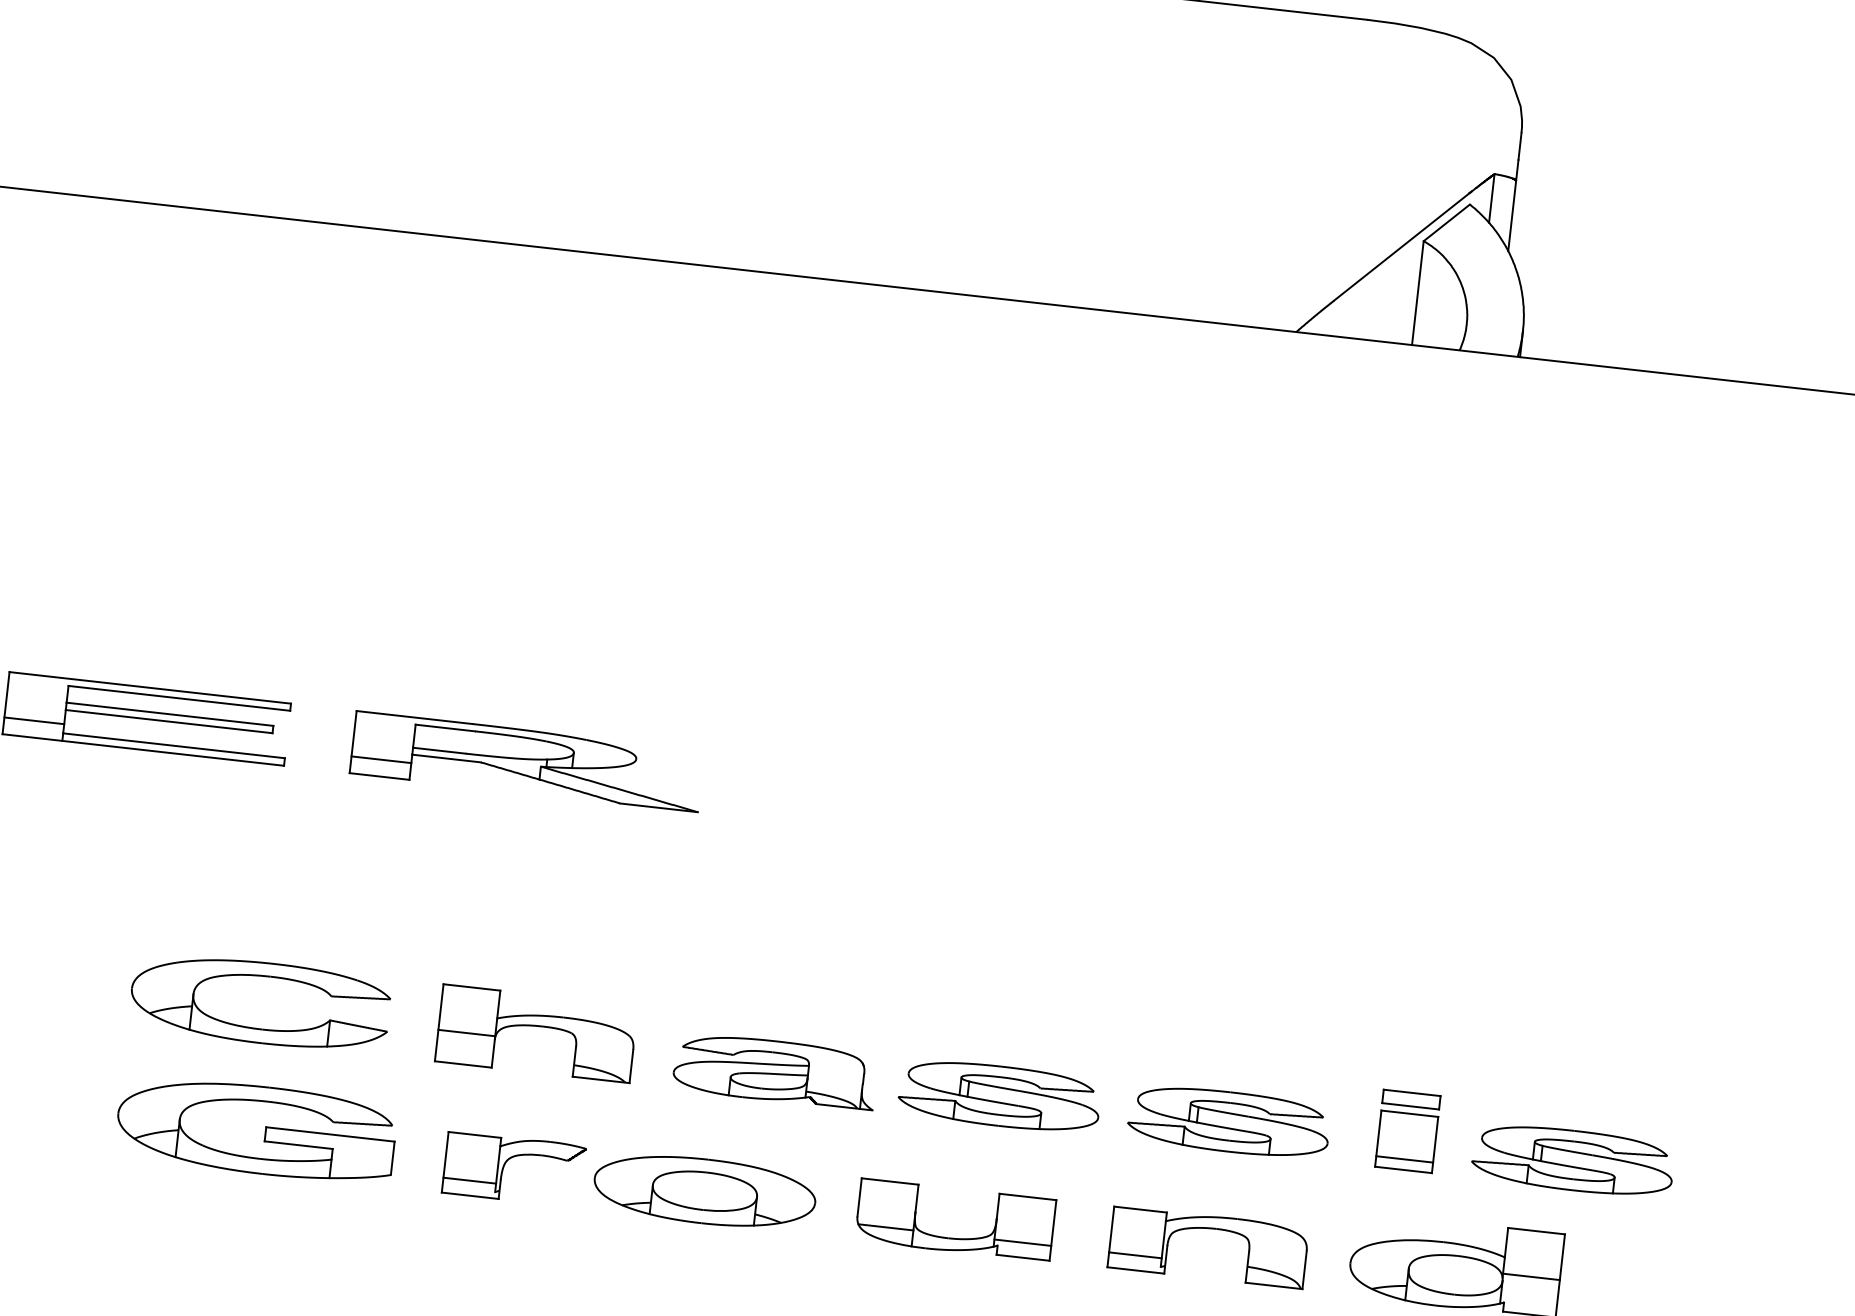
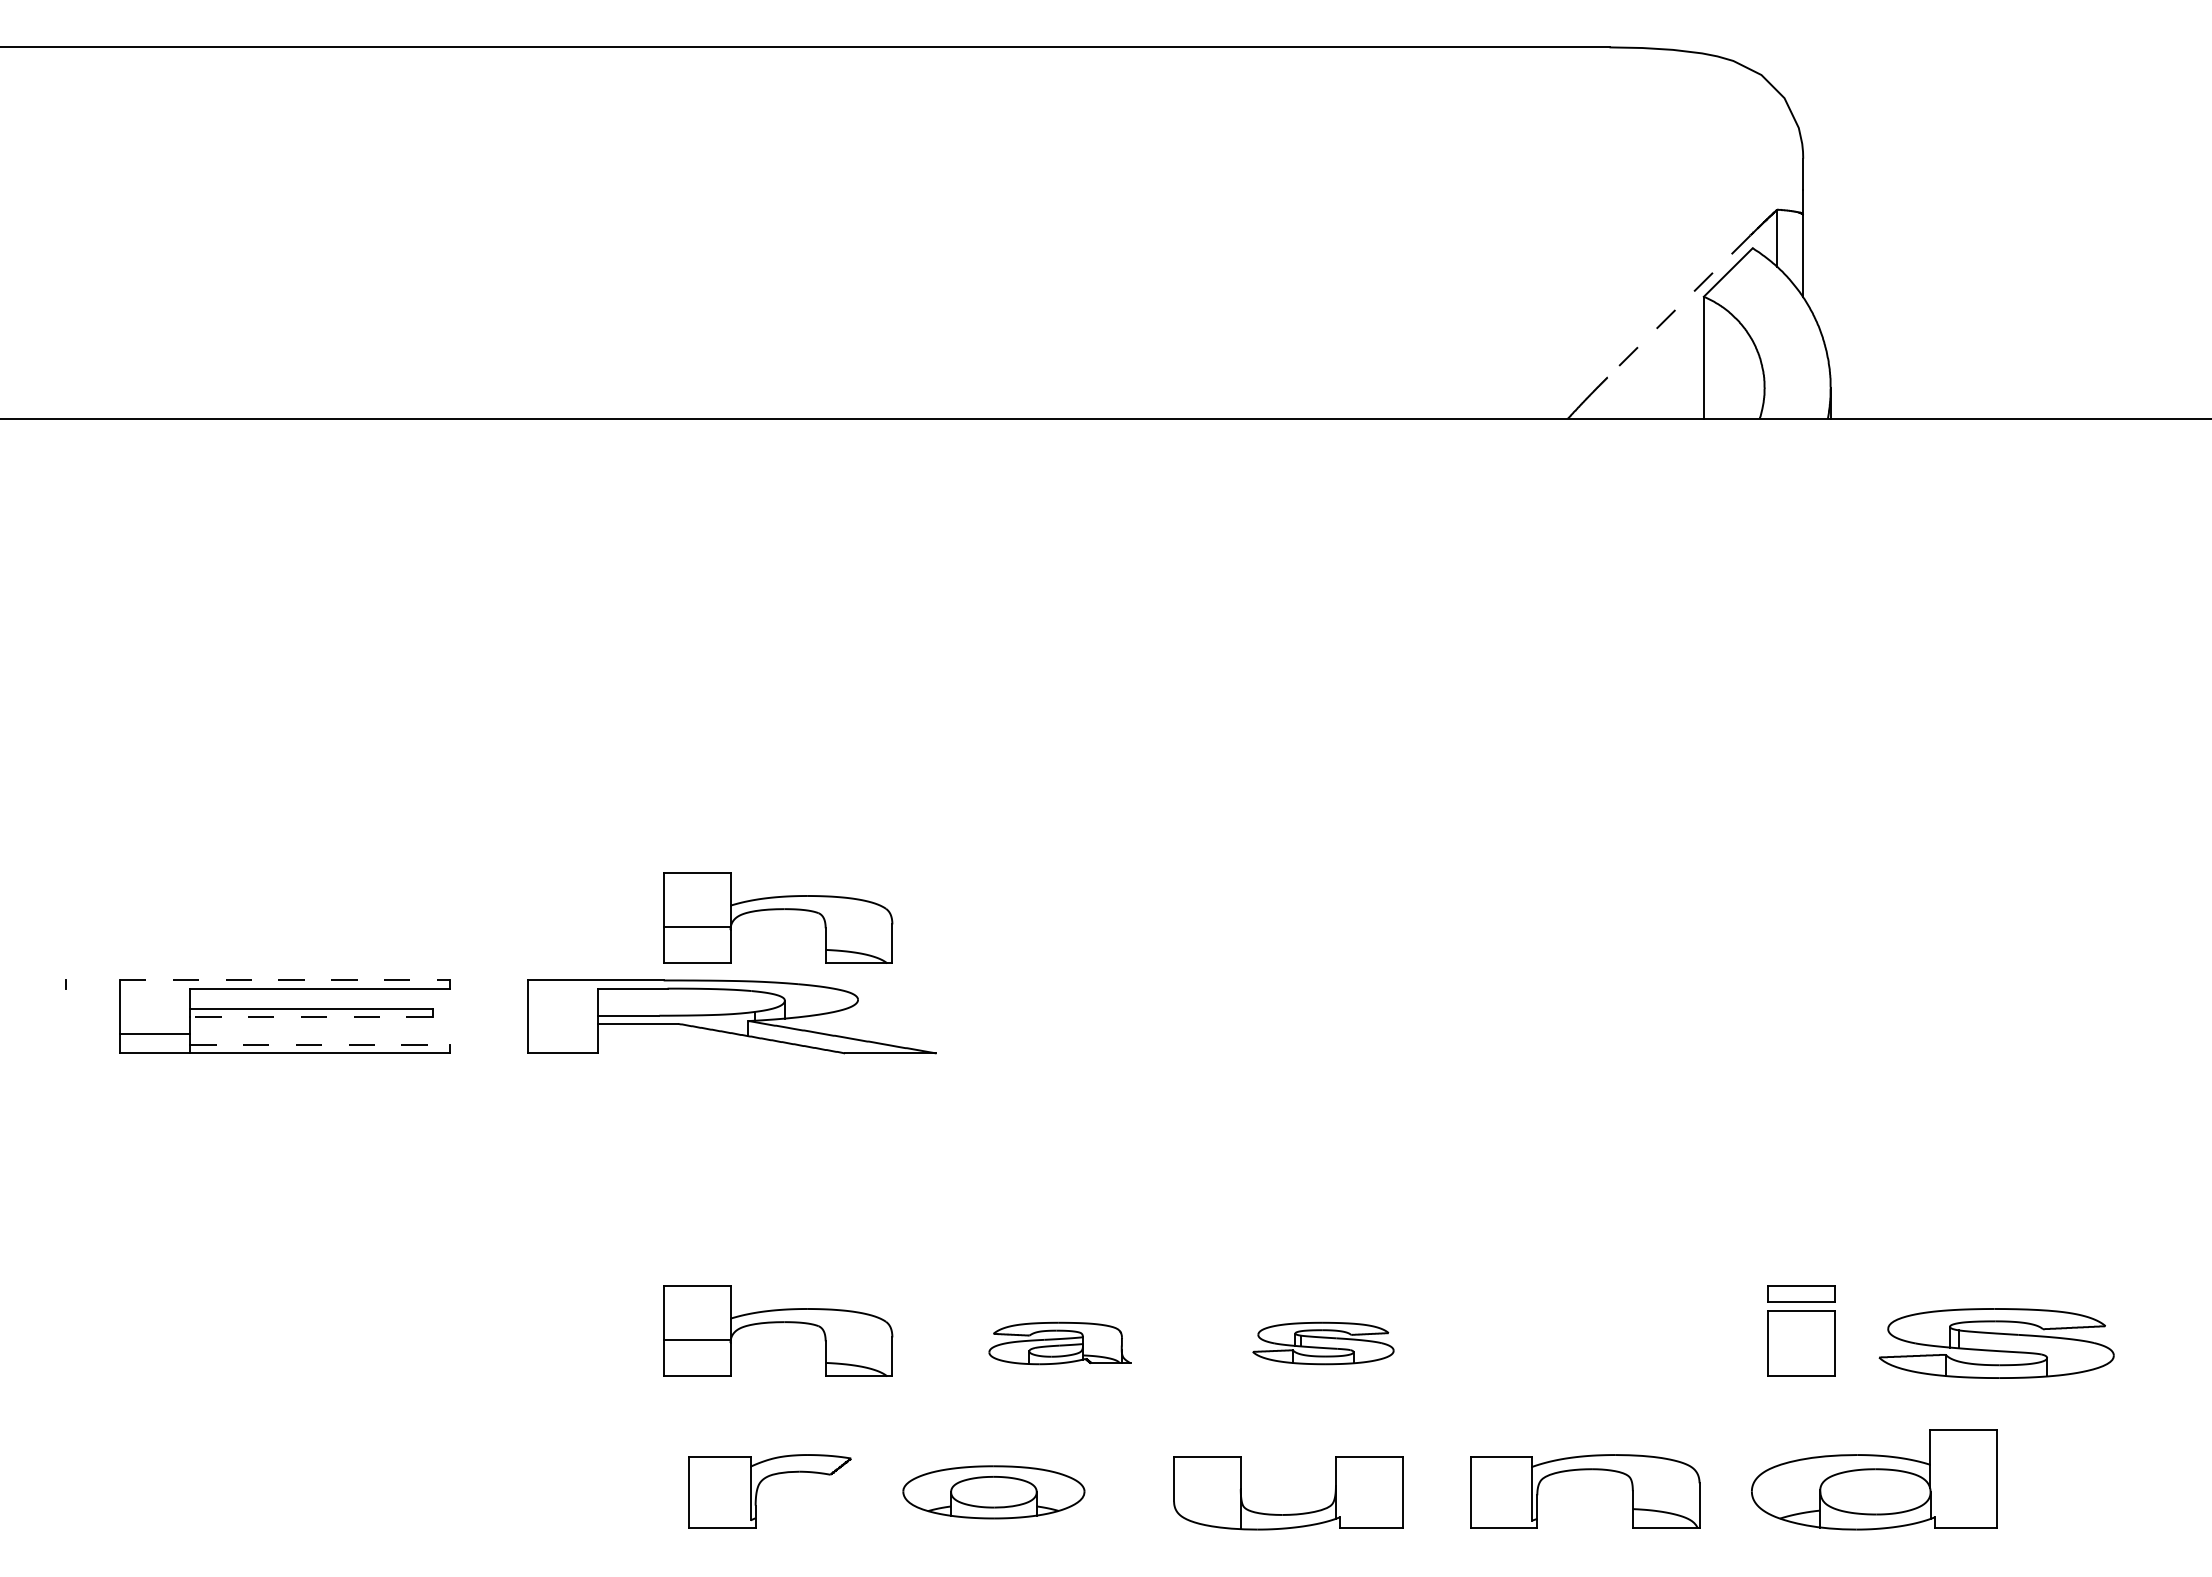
line: (1402, 247) -> (1679, 306), solid -> dashed
part: (577, 675) -> (778, 910), added
line: (150, 687) -> (285, 980), solid -> dashed
line: (168, 721) -> (310, 1017), solid -> dashed
line: (174, 745) -> (320, 1044), solid -> dashed
line: (381, 759) -> (562, 1033), removed
part: (263, 976) -> (453, 1300), removed
part: (775, 1070) -> (1059, 1343), size x0.6
part: (999, 1096) -> (1323, 1343), size x0.6
part: (1228, 1121) -> (1592, 1343), removed
part: (265, 1130) -> (476, 1478), removed
line: (1404, 1159) -> (1800, 1364), removed
line: (469, 1180) -> (719, 1510), removed
part: (704, 1191) -> (993, 1492), size x0.7
line: (885, 1227) -> (1208, 1510), removed
line: (1022, 1242) -> (1368, 1510), removed
line: (1135, 1255) -> (1501, 1510), removed
line: (1531, 1276) -> (1963, 1483), removed

